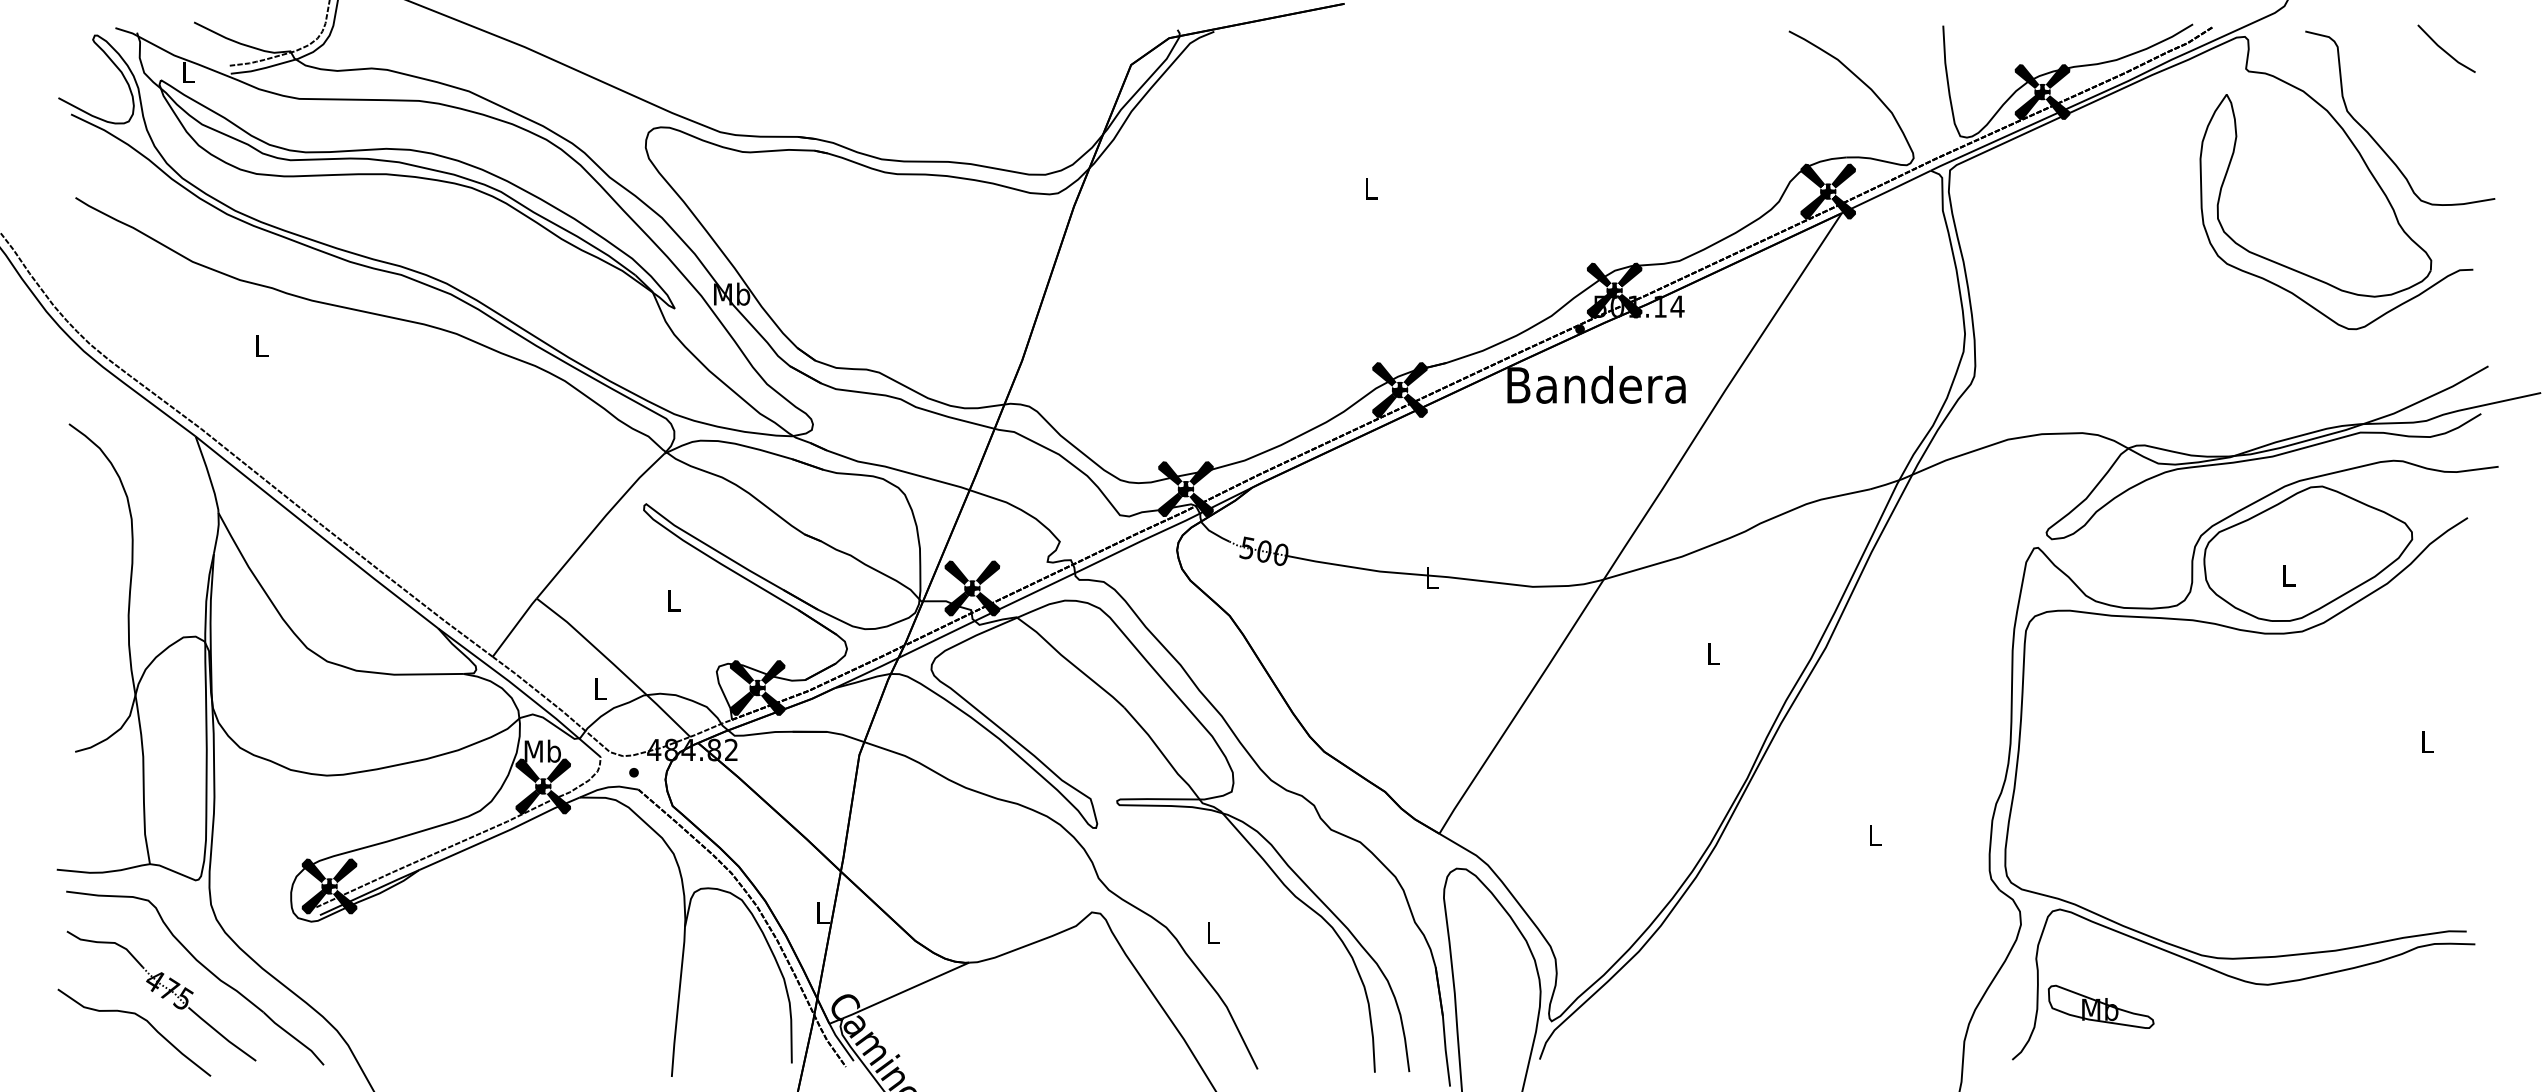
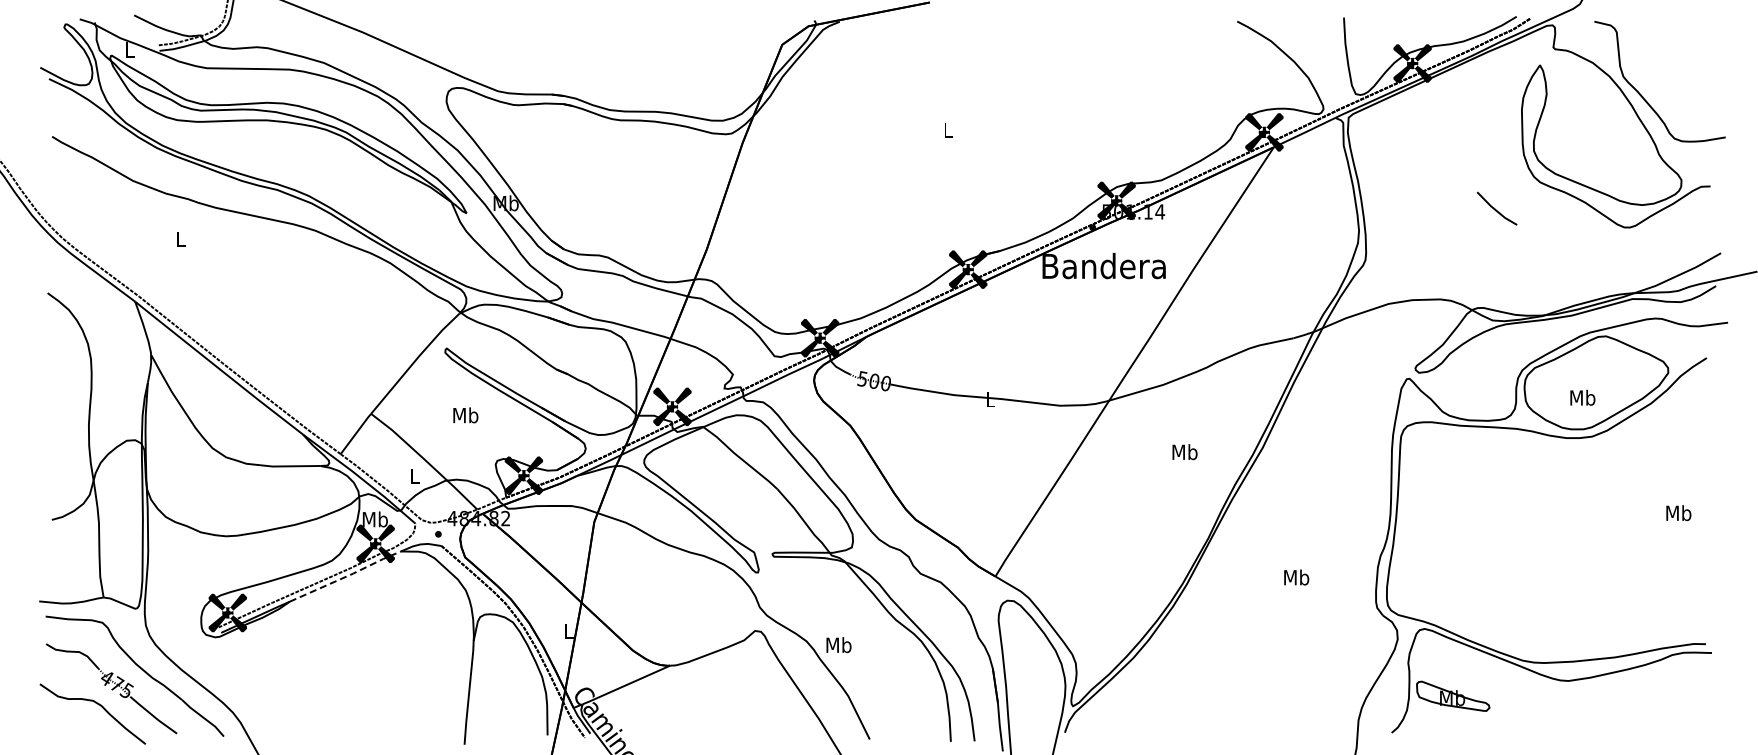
line: (2444, 48) -> (1495, 208), moved
text: (2288, 574) -> (1582, 397), L -> Mb
text: (673, 600) -> (465, 415), L -> Mb
text: (1712, 654) -> (1184, 452), L -> Mb
text: (2426, 742) -> (1678, 513), L -> Mb
line: (501, 833) -> (346, 576), solid -> dashed
text: (1874, 835) -> (1296, 577), L -> Mb
text: (1212, 933) -> (838, 645), L -> Mb

